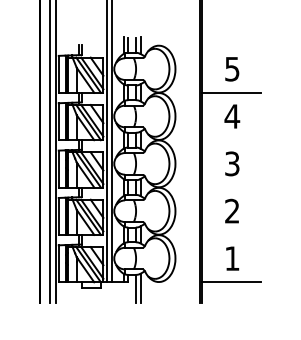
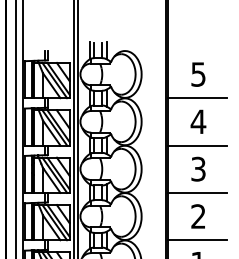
line: (231, 140) -> (197, 145), added
line: (231, 187) -> (197, 192), added
line: (231, 234) -> (197, 239), added

